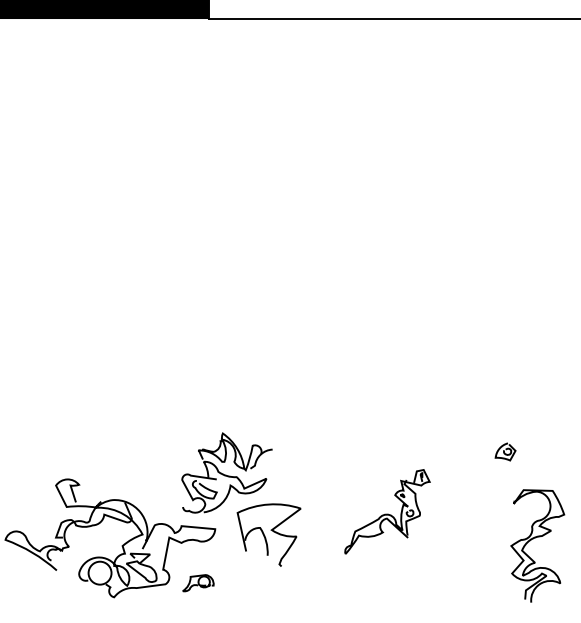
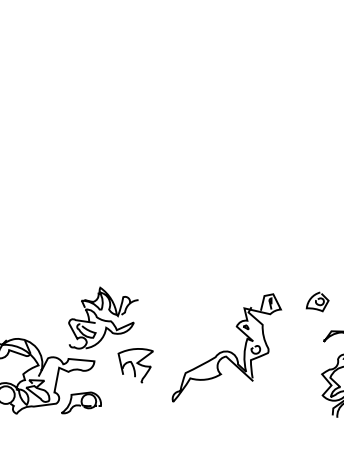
part: (505, 451) -> (317, 301), size x1.43
part: (387, 511) -> (226, 347), size x1.67
part: (268, 534) -> (135, 365), size x0.71
part: (198, 582) -> (81, 402), size x1.67

